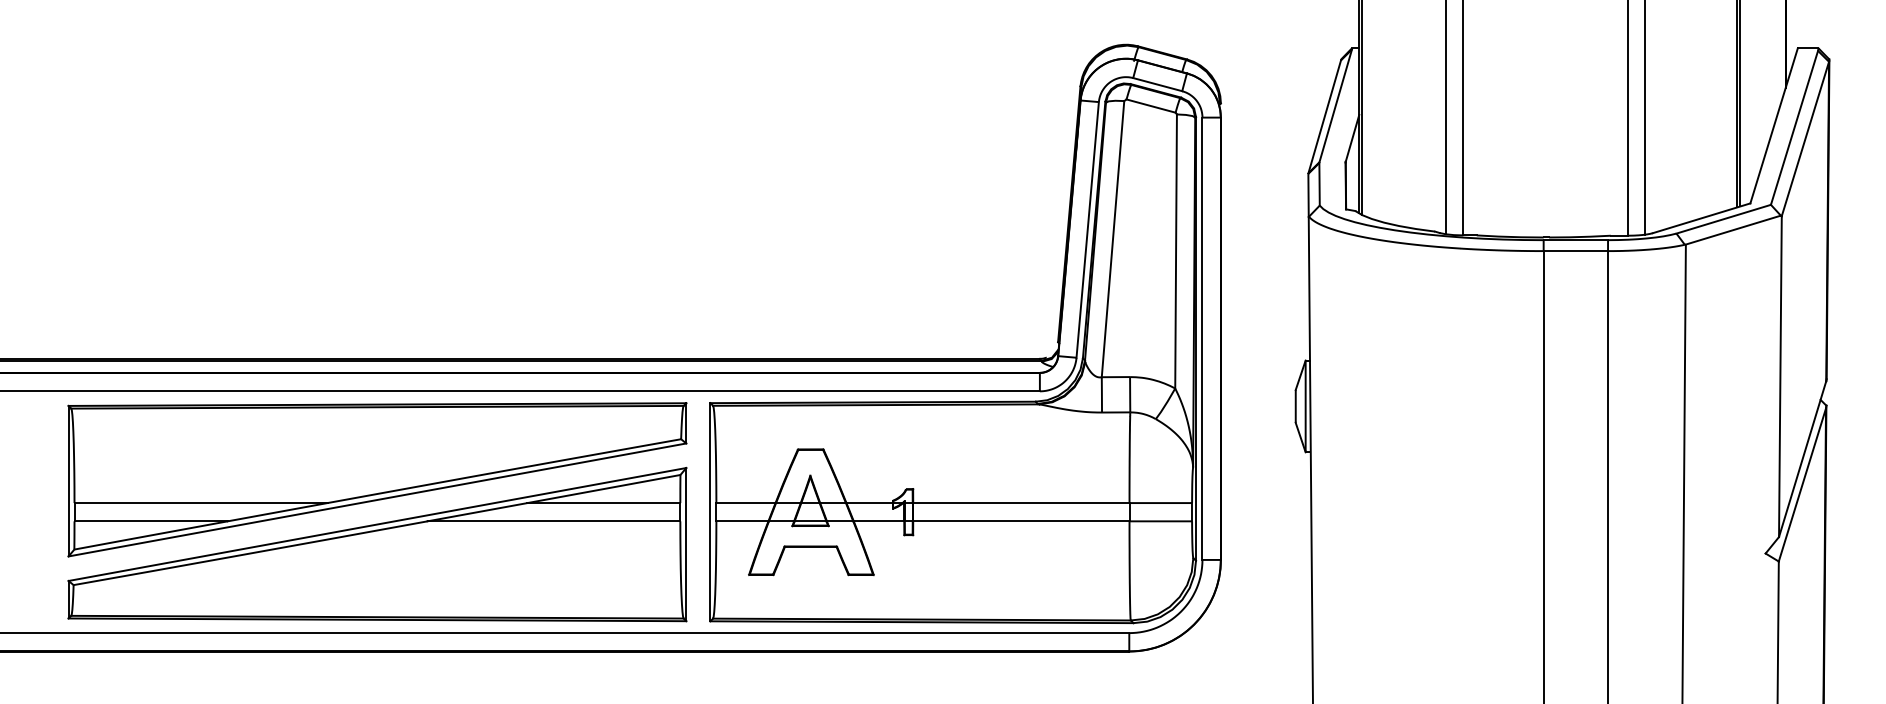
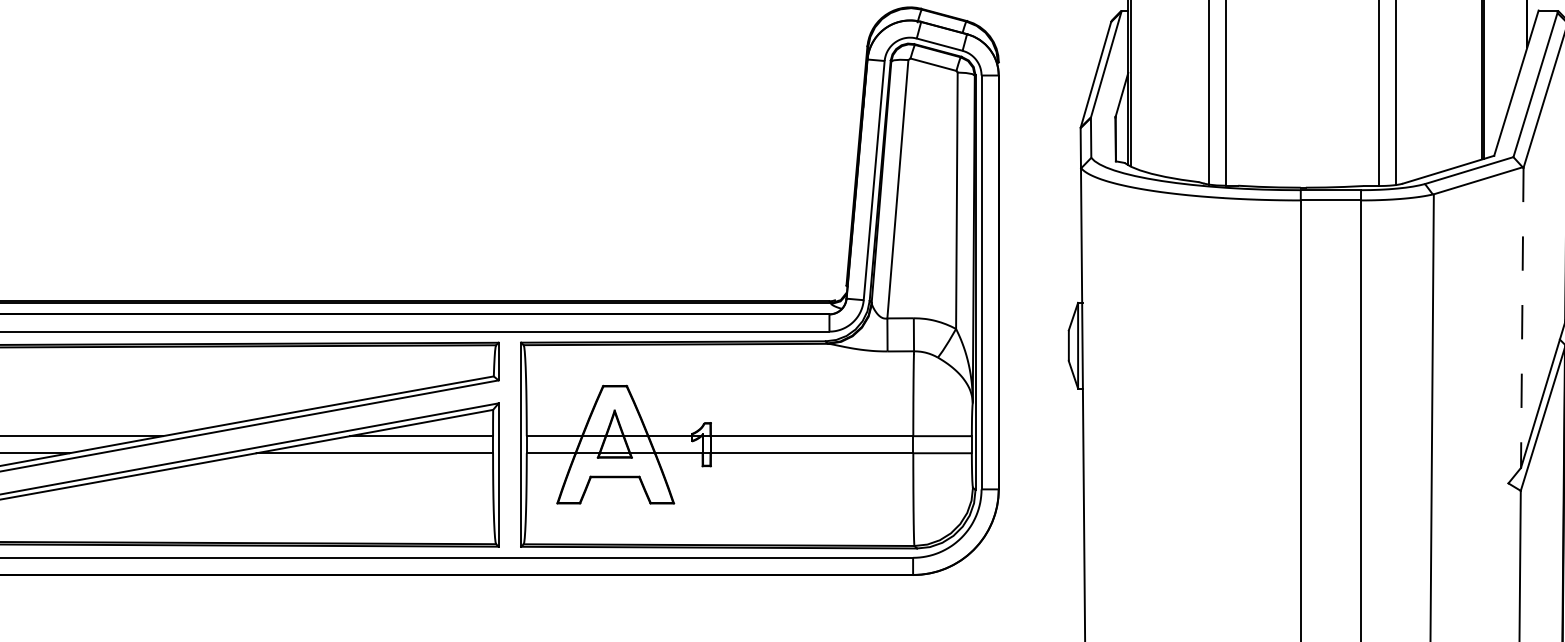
line: (1780, 377) -> (1522, 318), solid -> dashed

